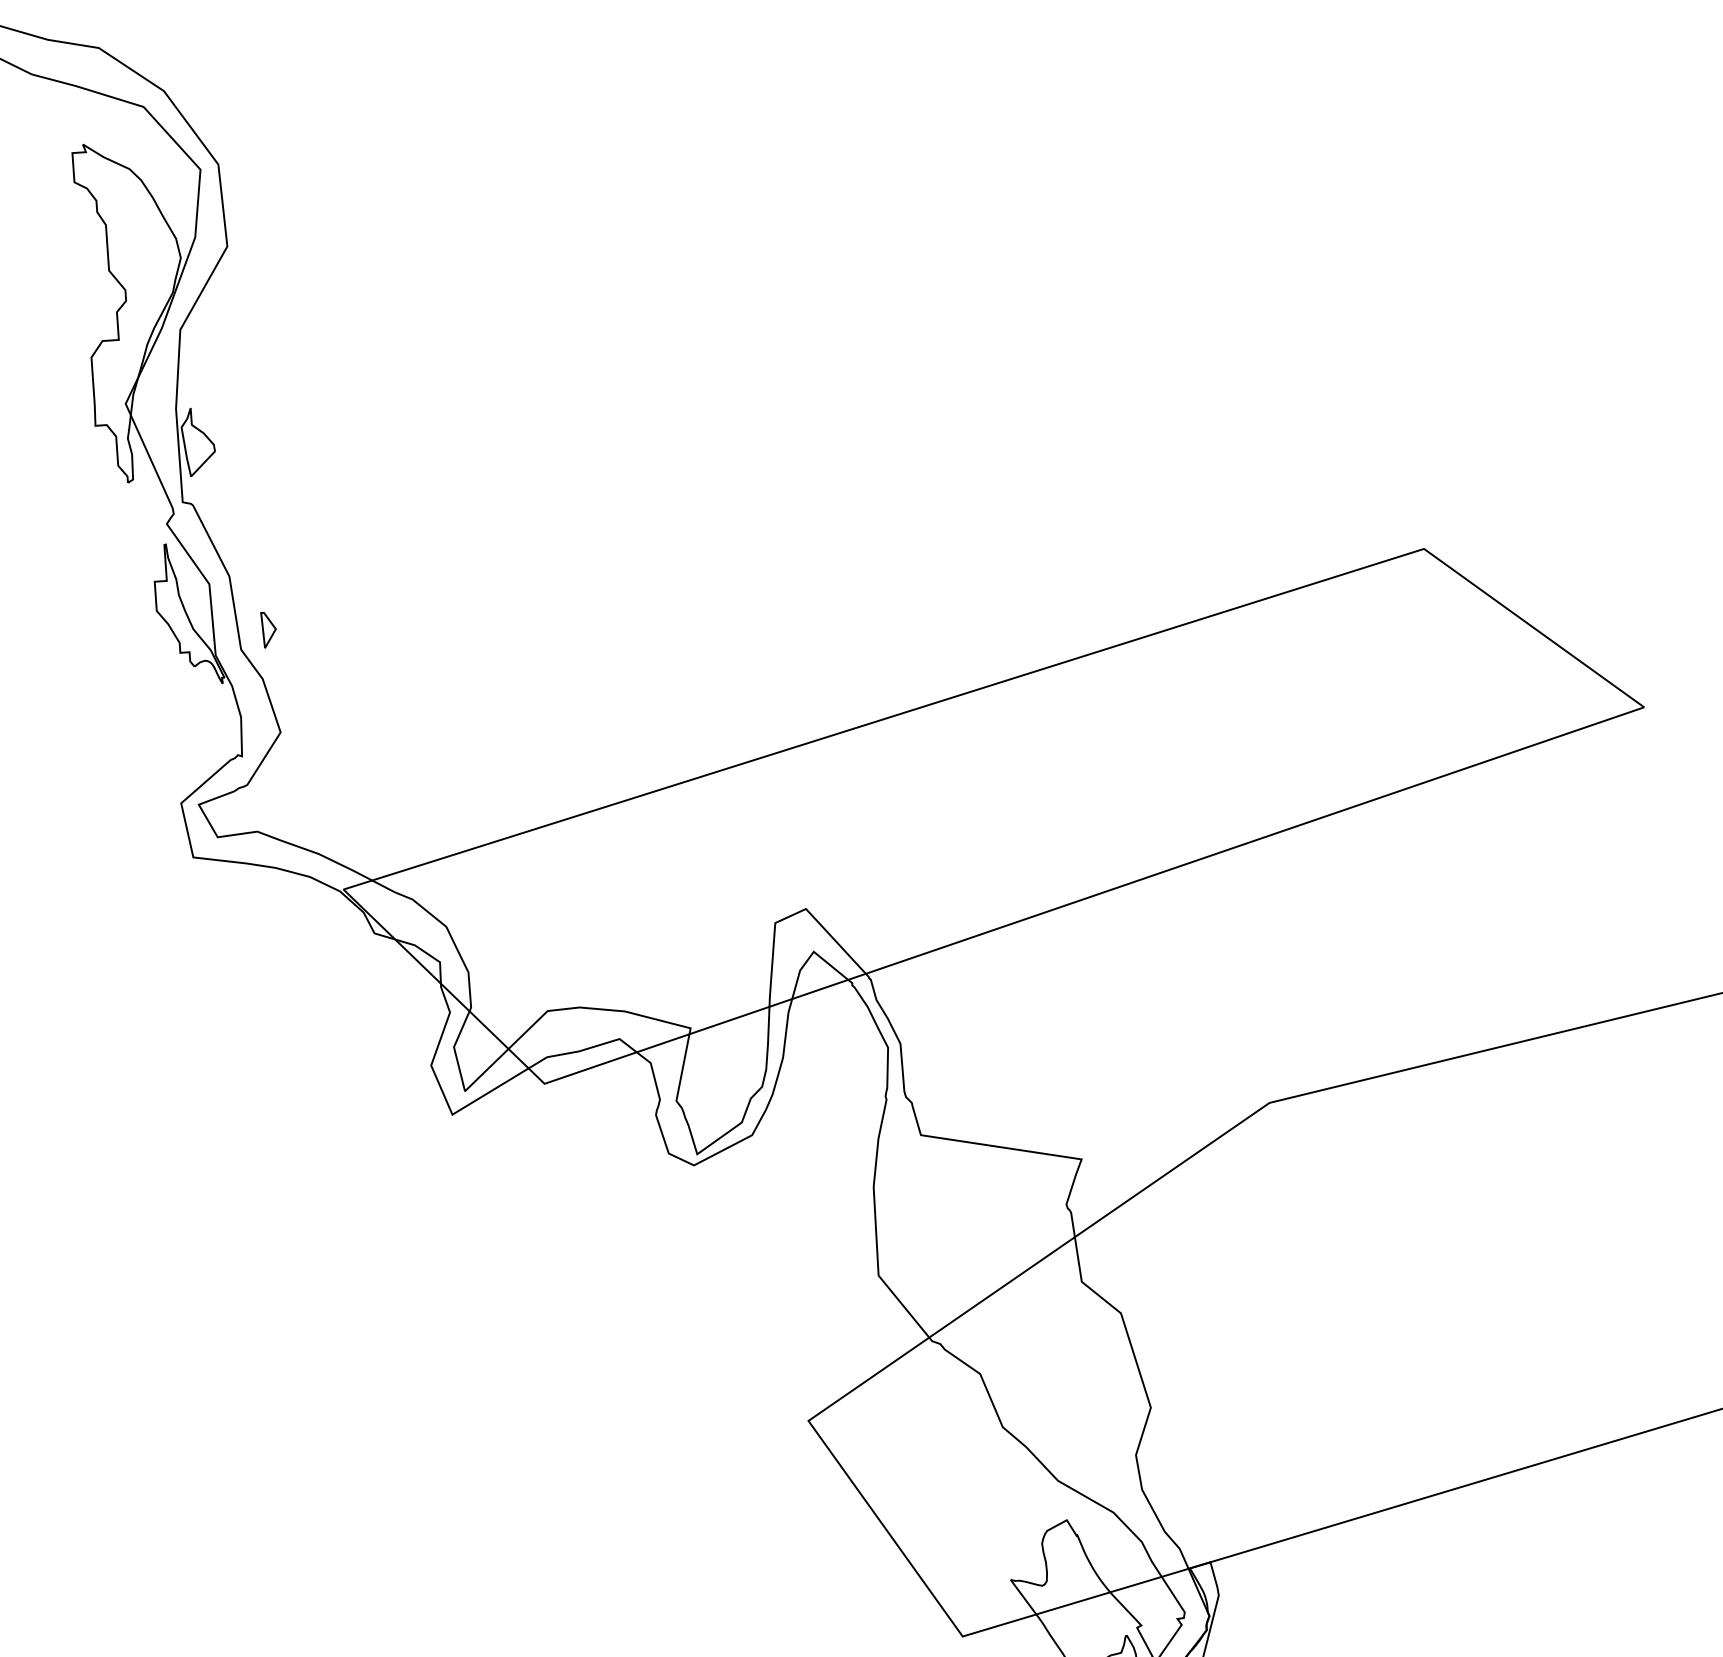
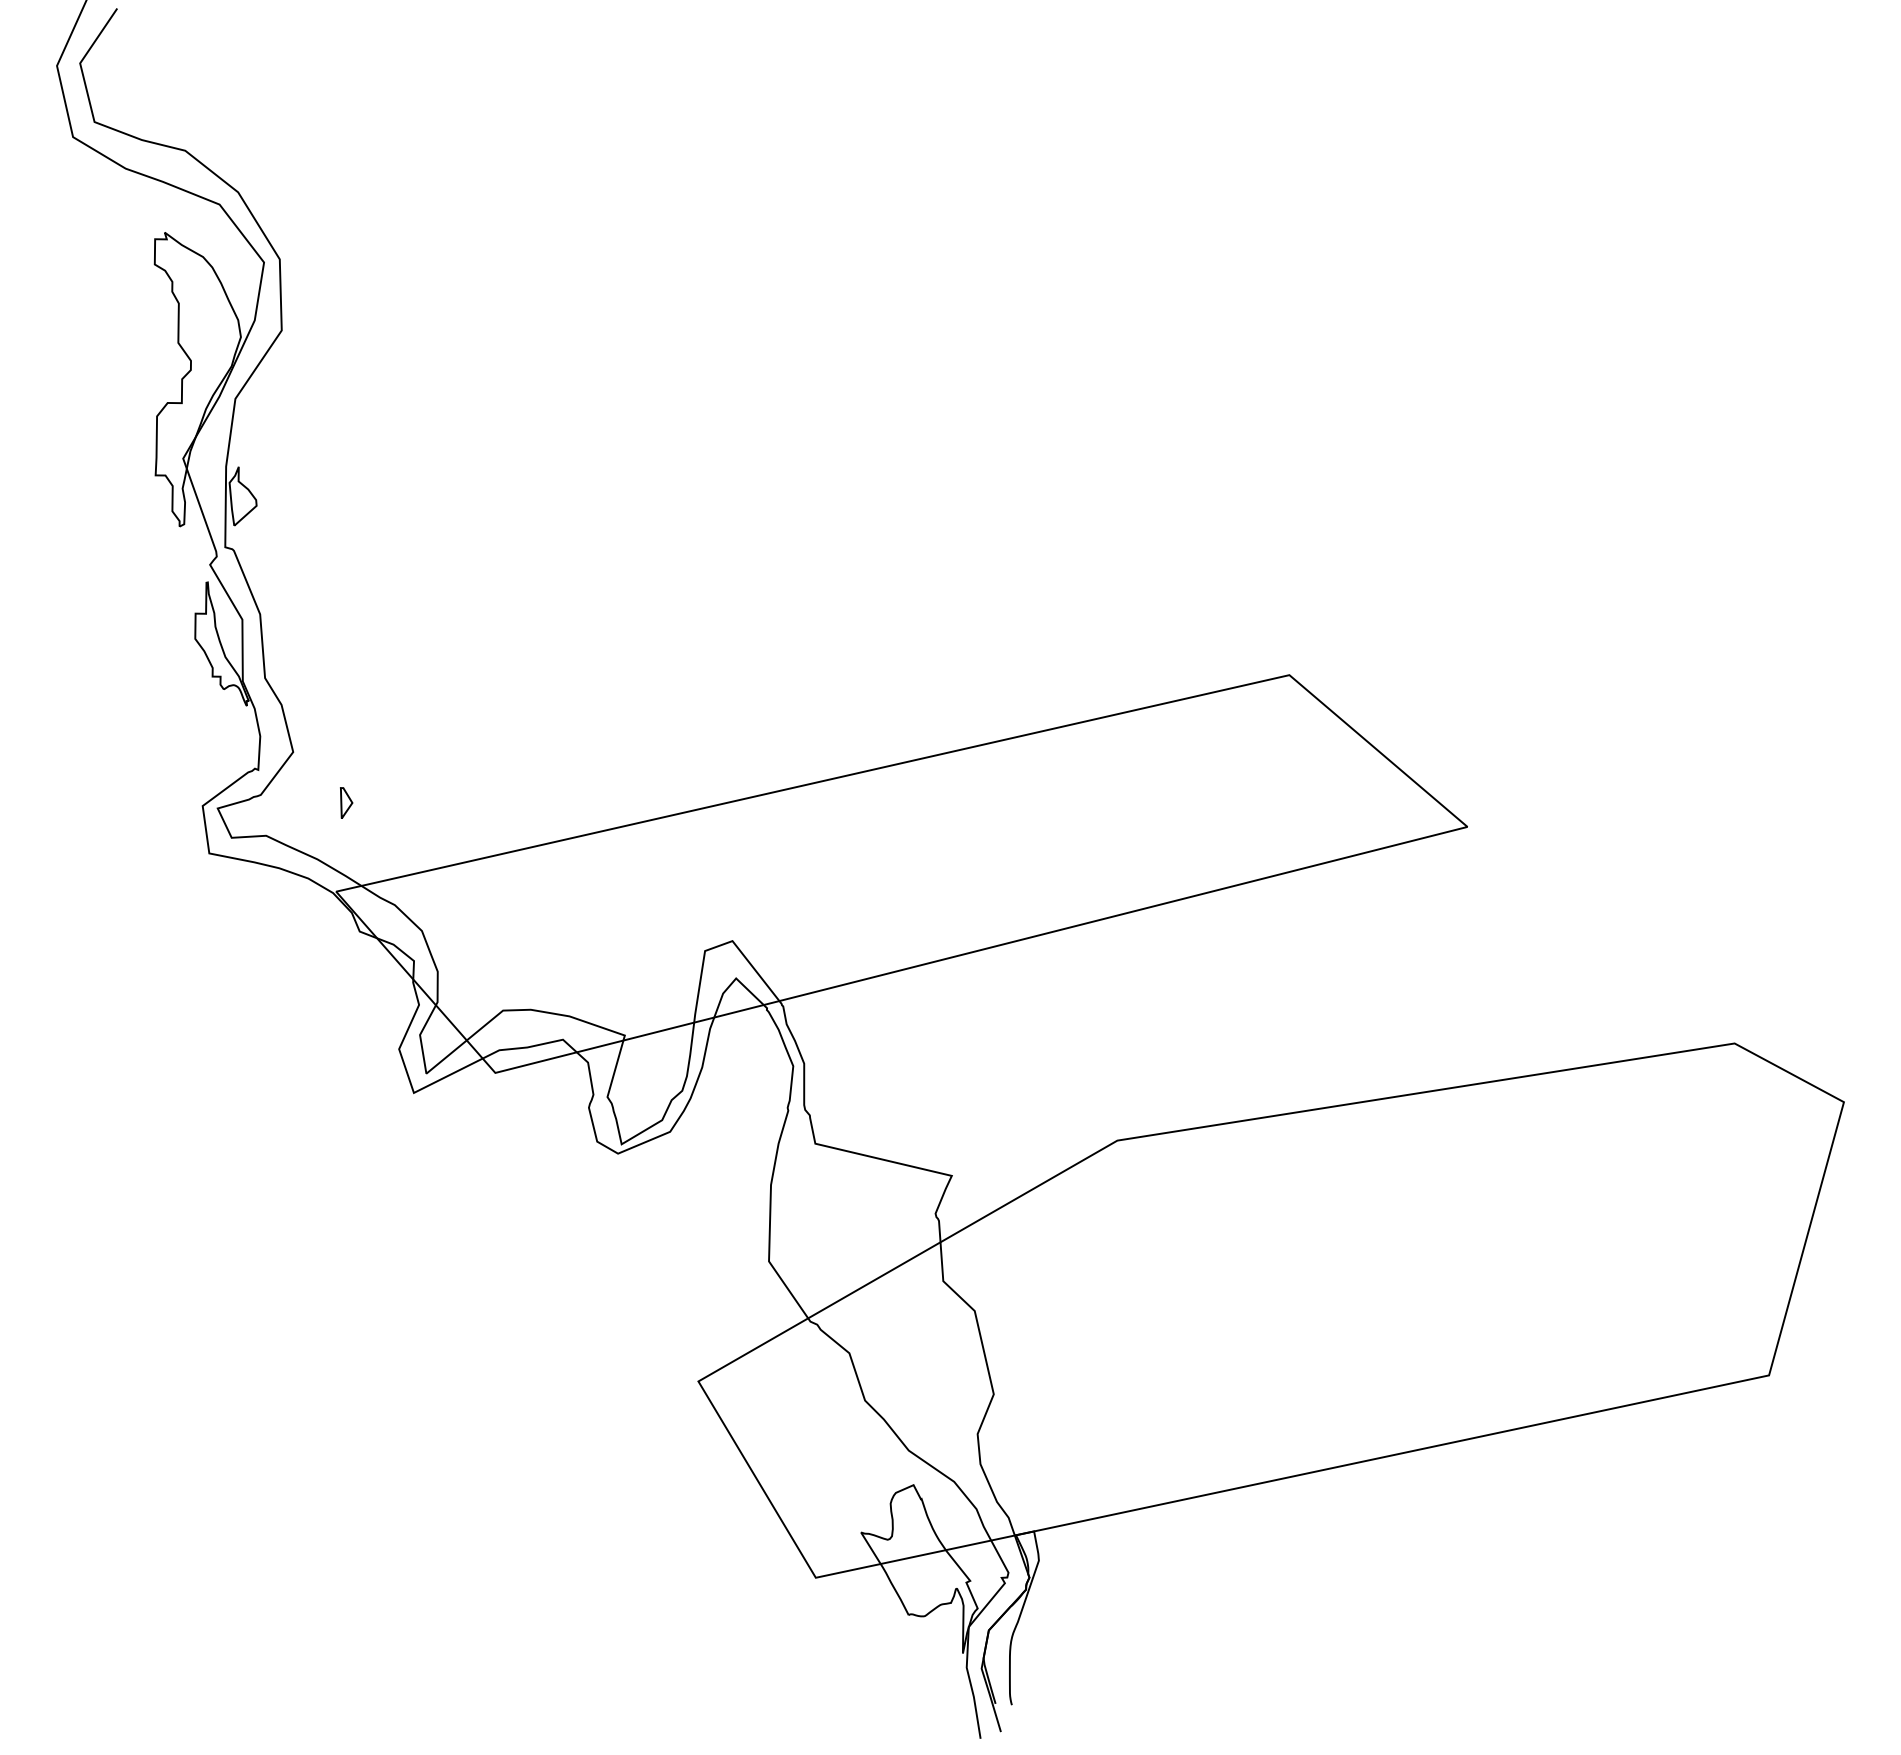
part: (268, 629) -> (346, 802), moved

